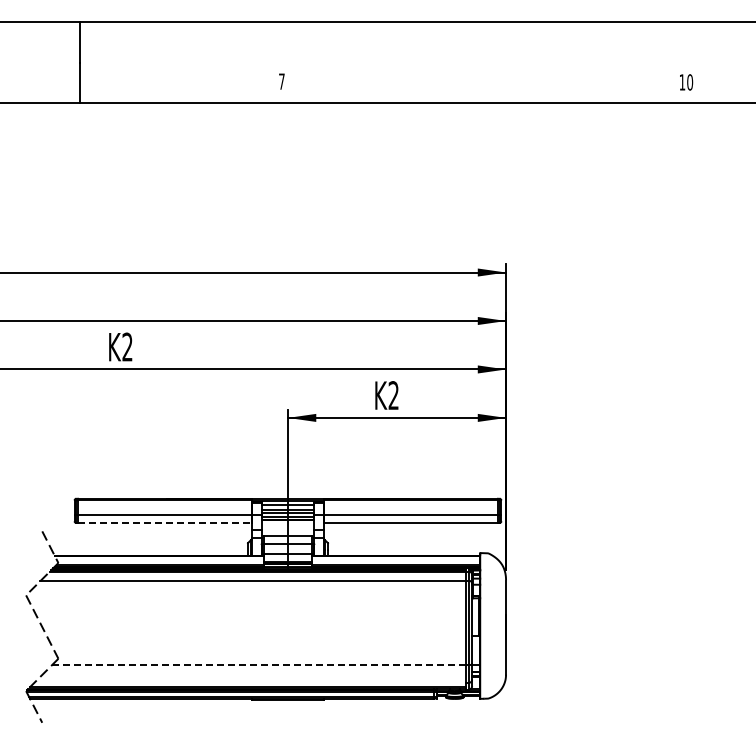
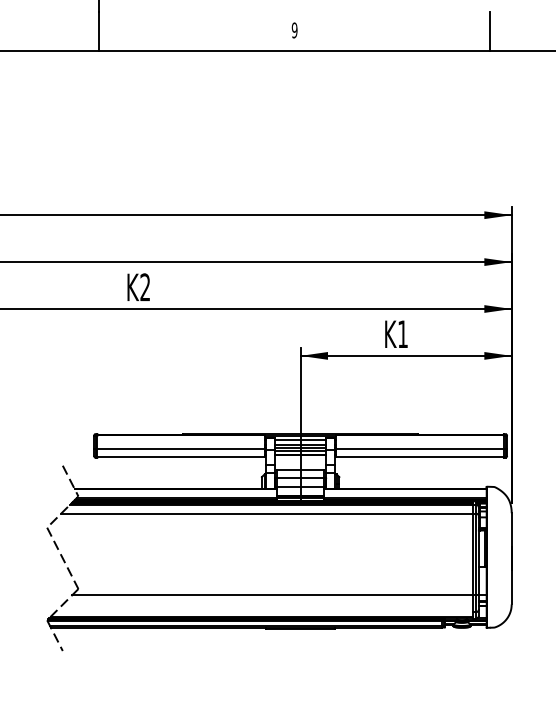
text: (281, 81) -> (294, 30), 7 -> 9
line: (483, 82) -> (489, 31), added
text: (393, 395) -> (402, 334), K2 -> K1
line: (164, 522) -> (181, 457), dashed -> solid
line: (258, 664) -> (272, 594), dashed -> solid

